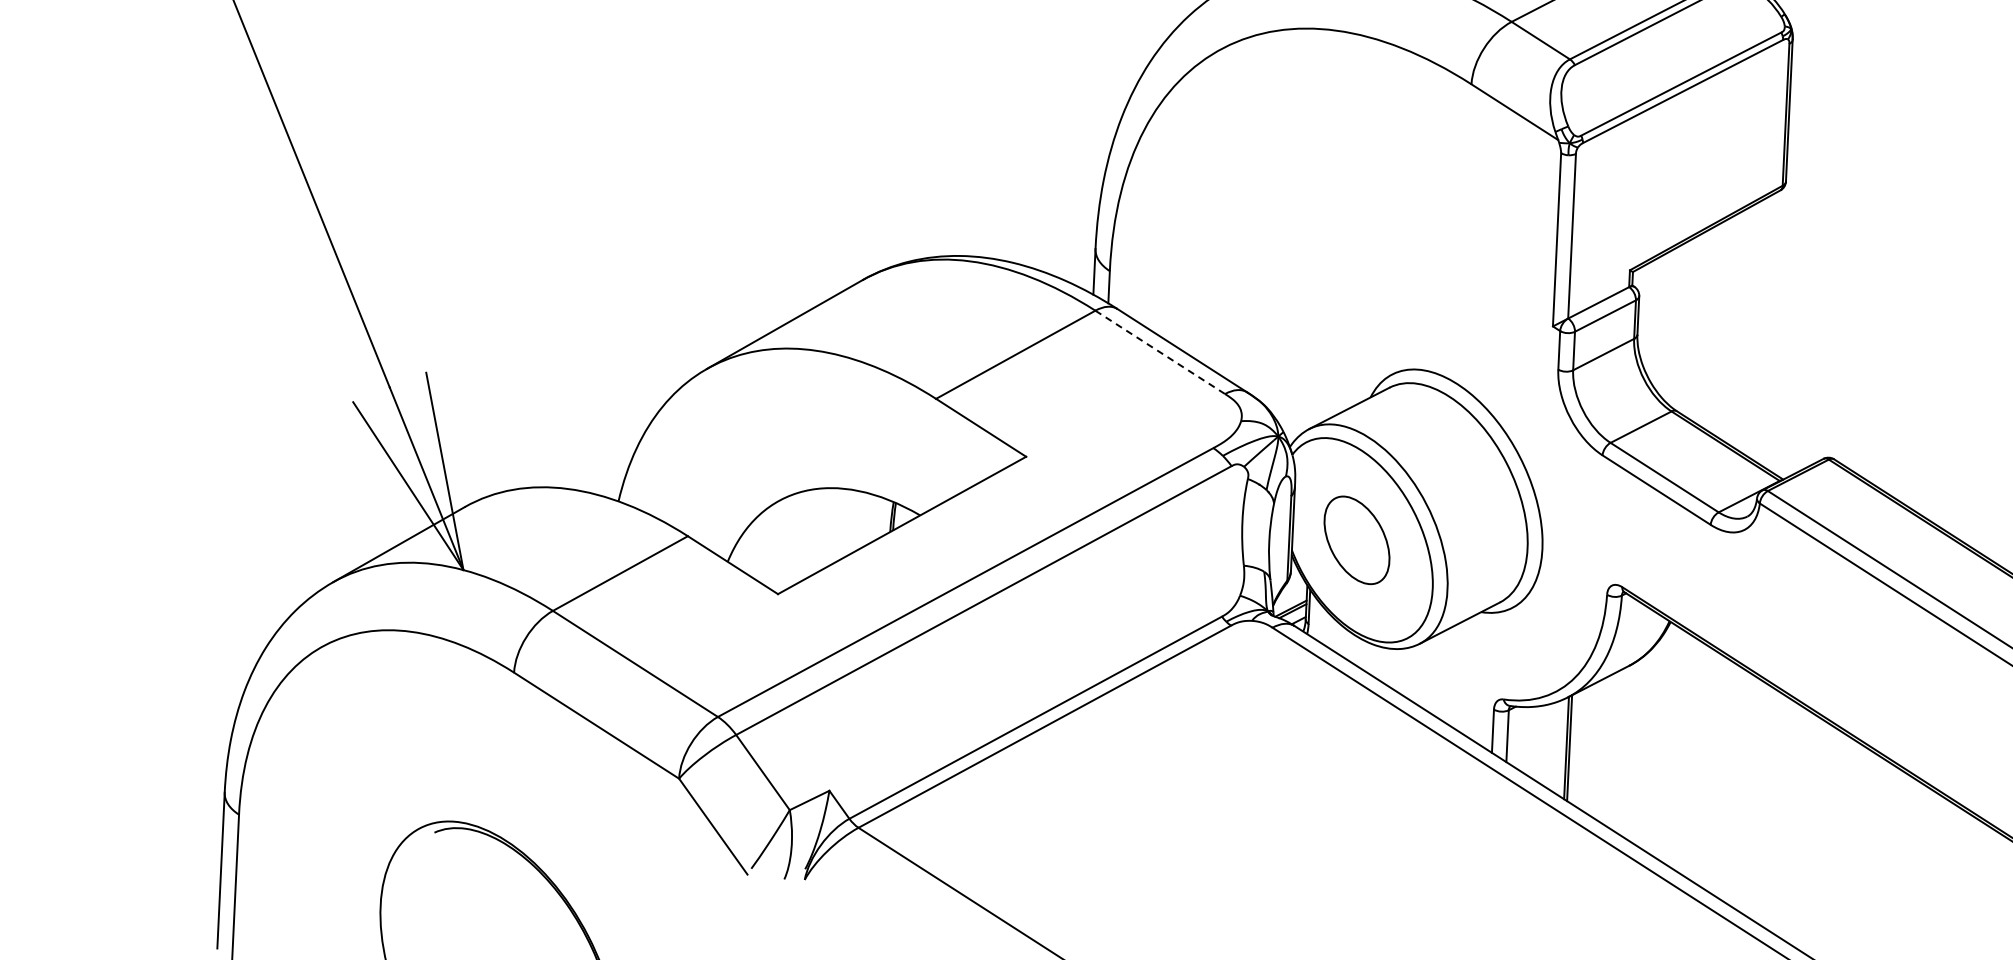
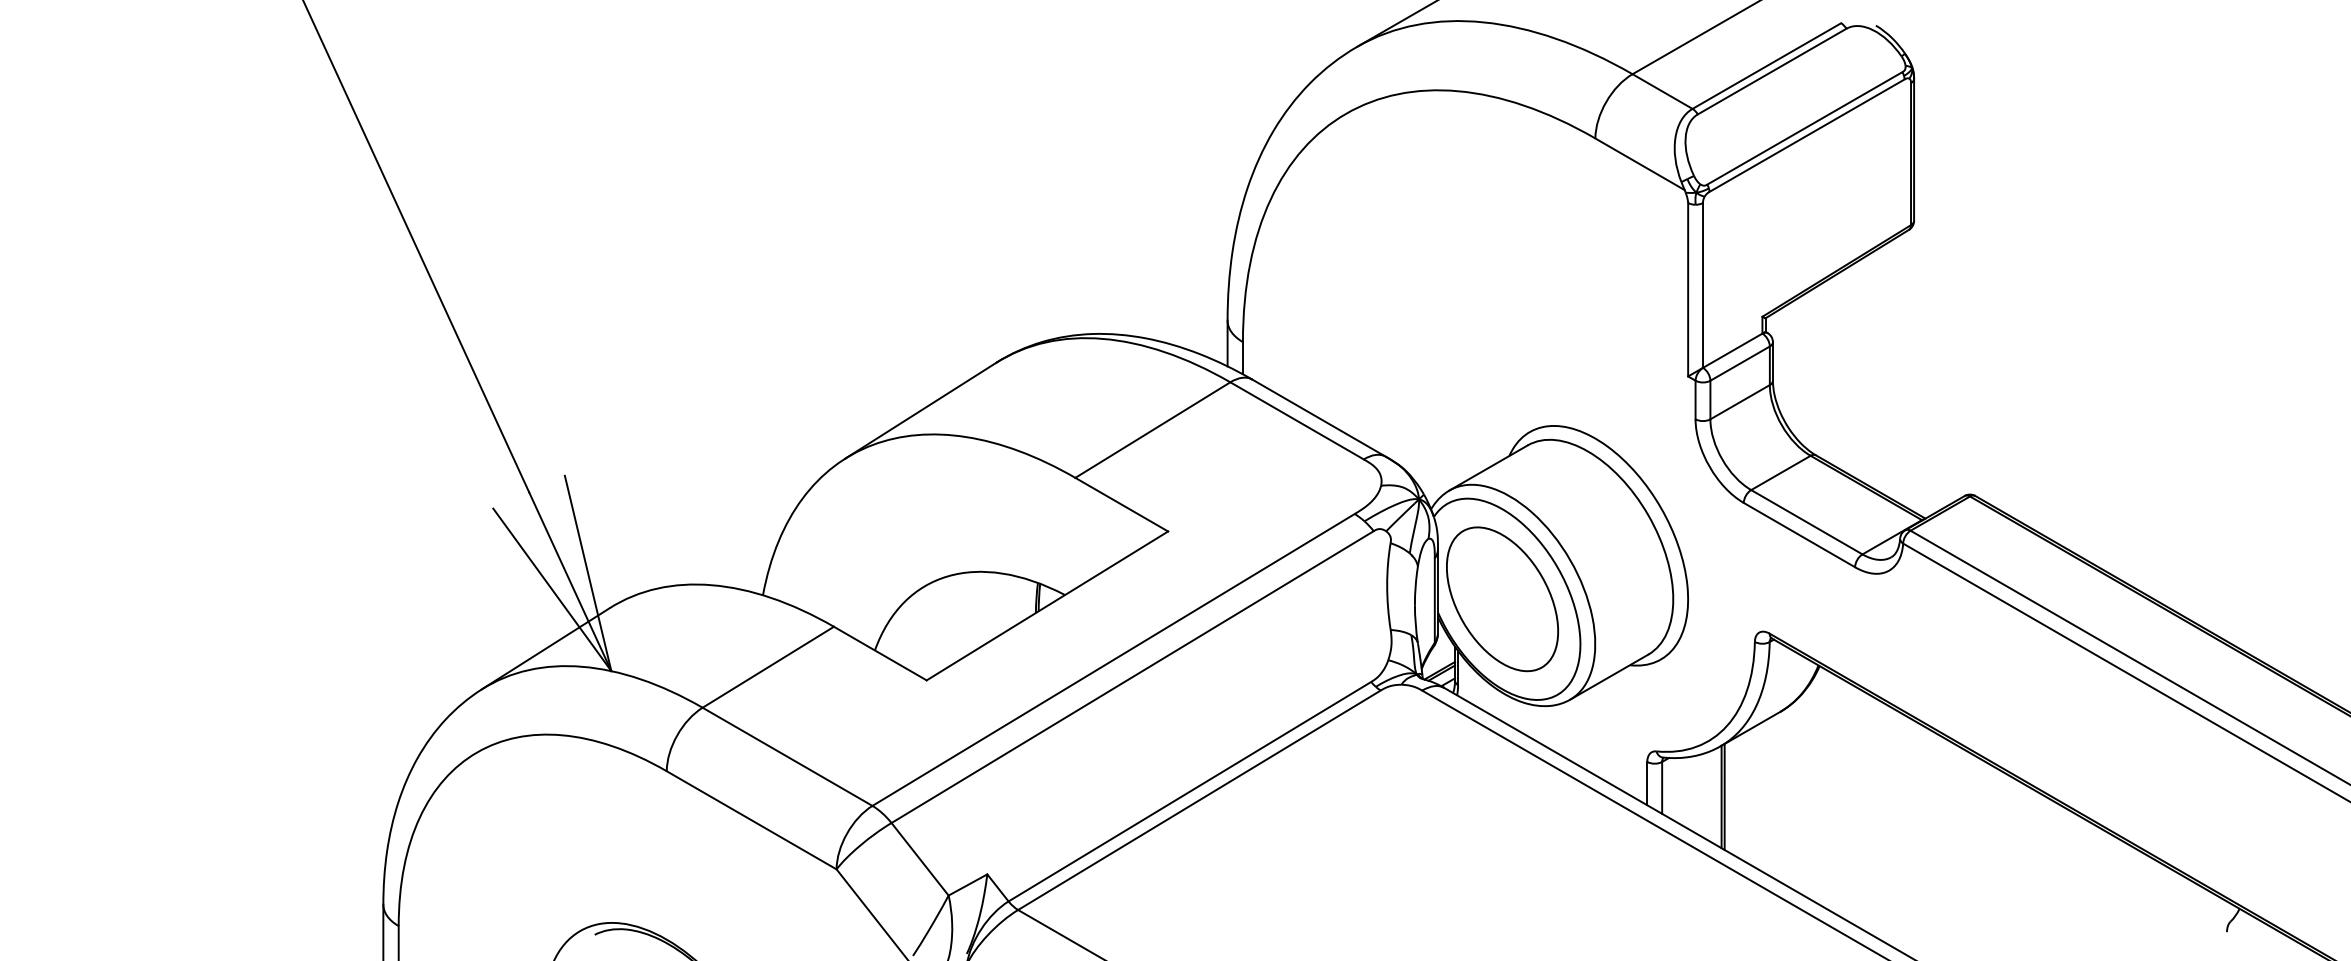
line: (1160, 353) -> (1297, 421), dashed -> solid
part: (1357, 540) -> (1502, 599), size x1.67

